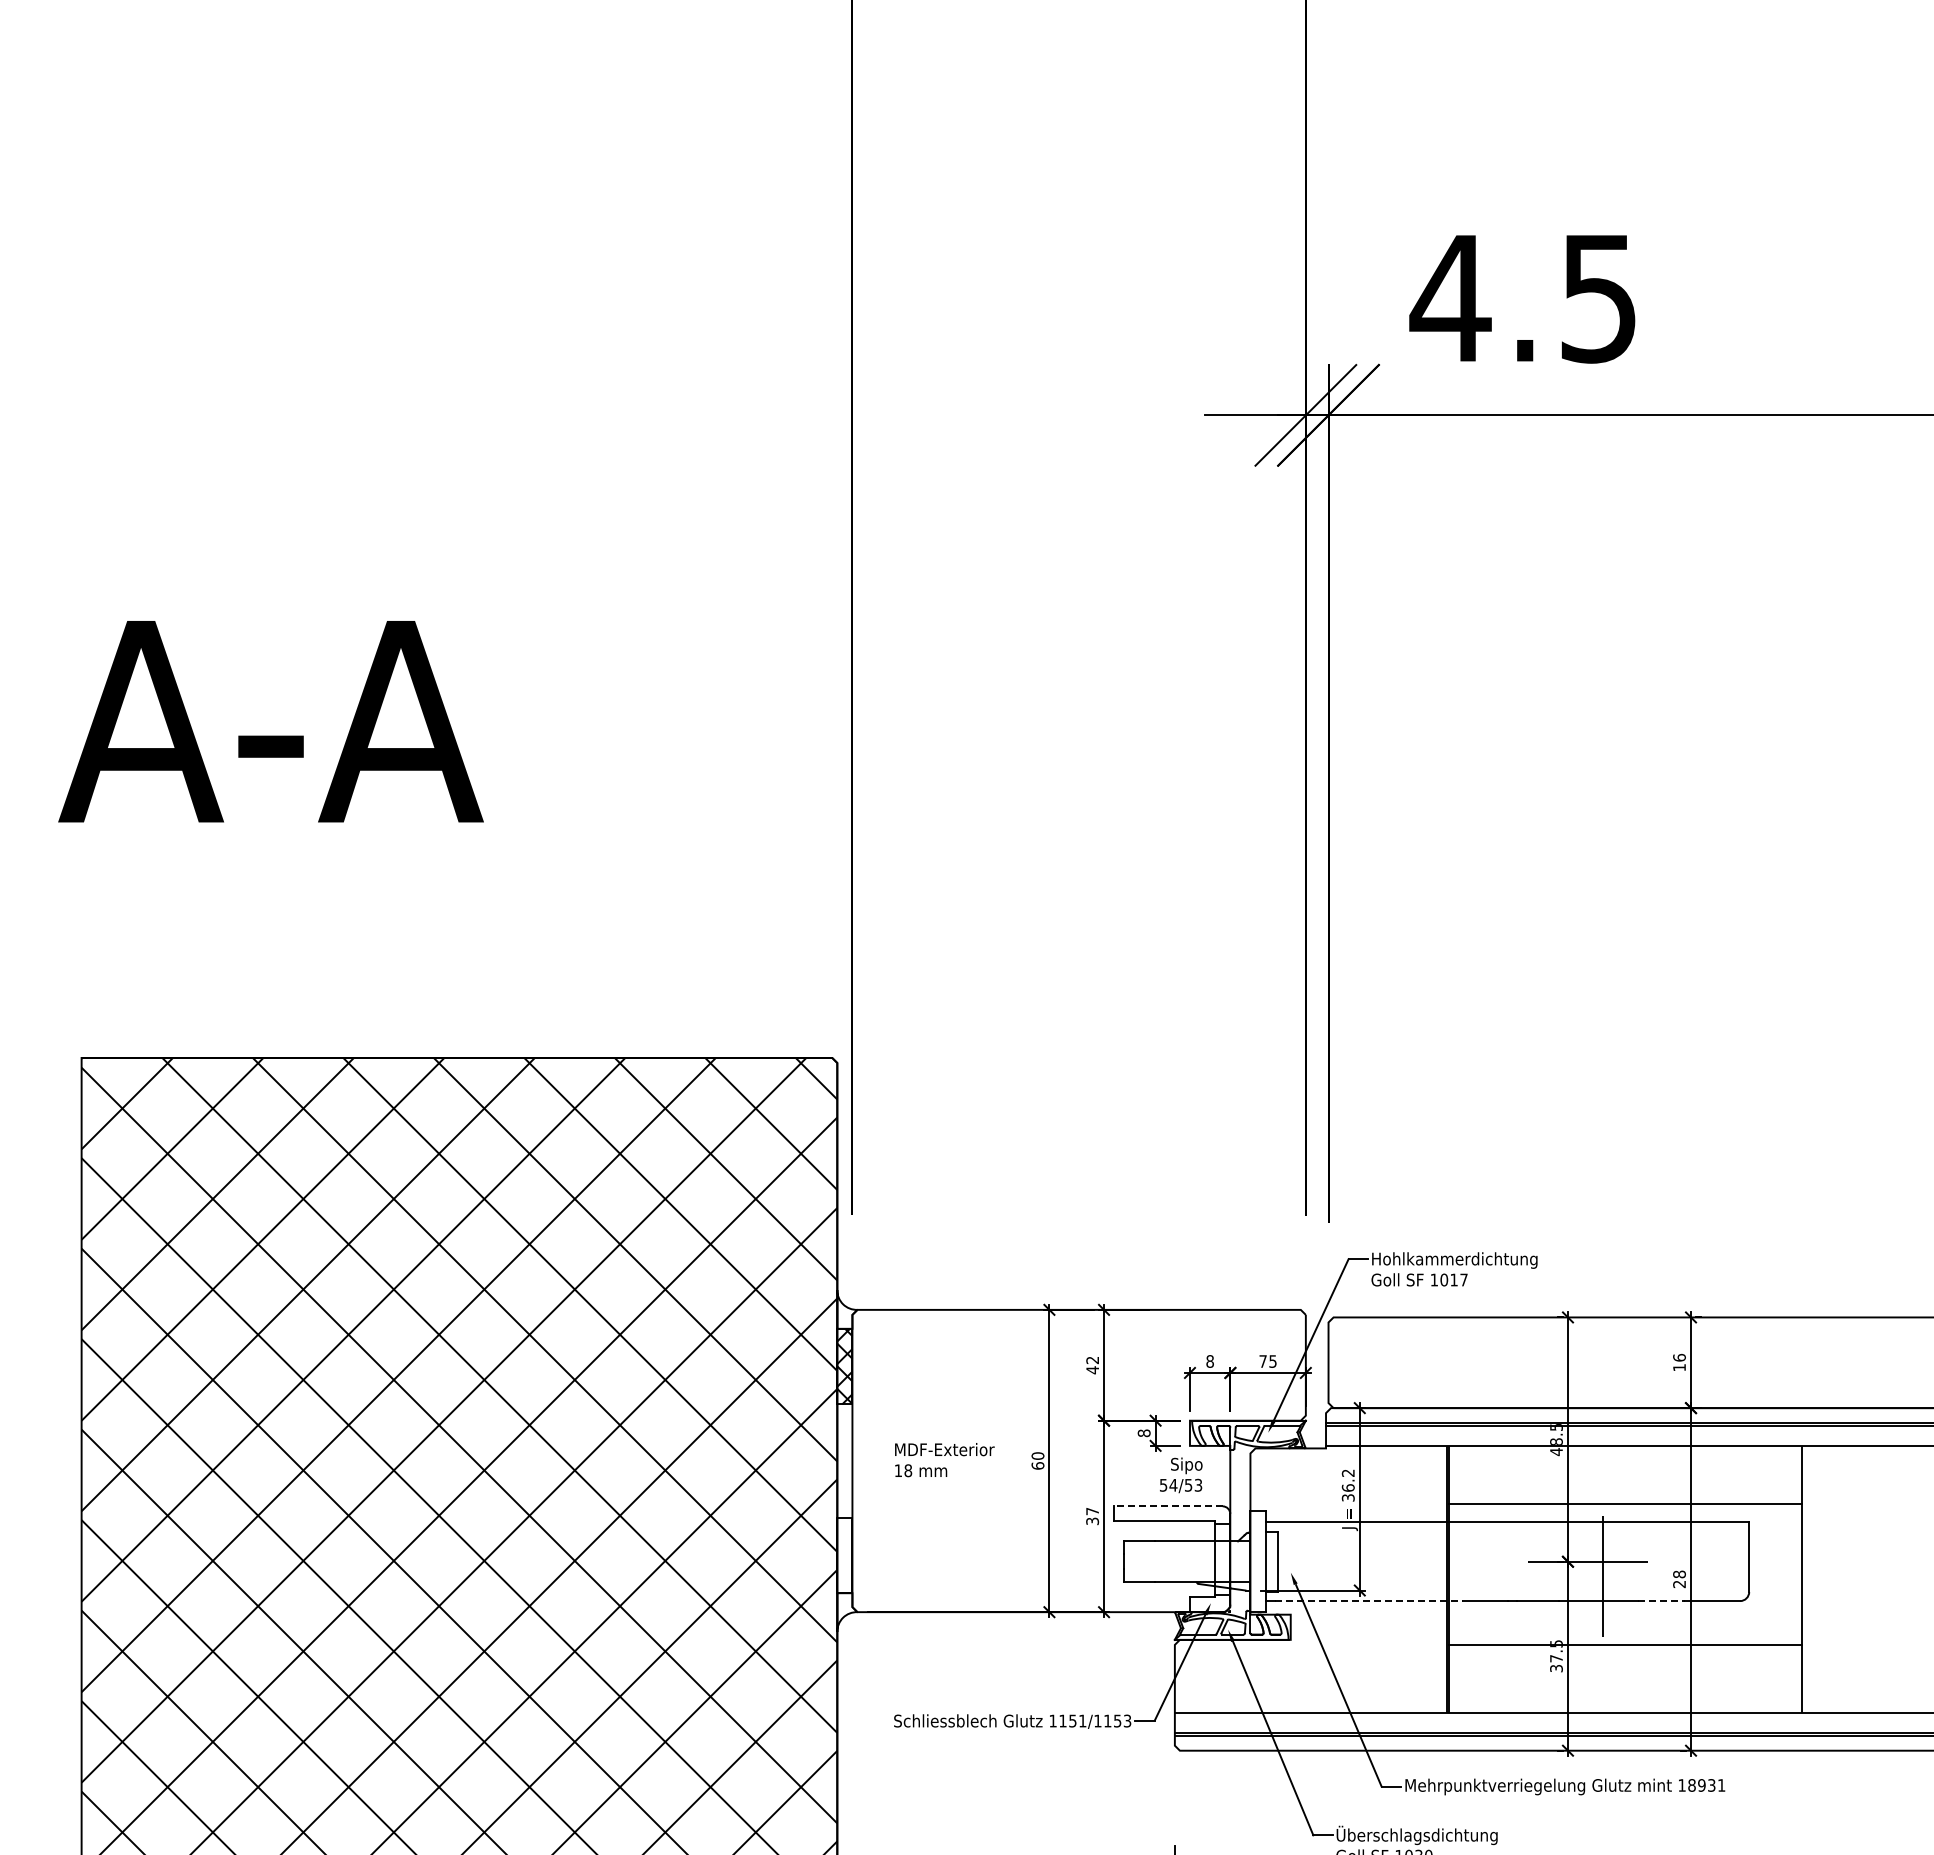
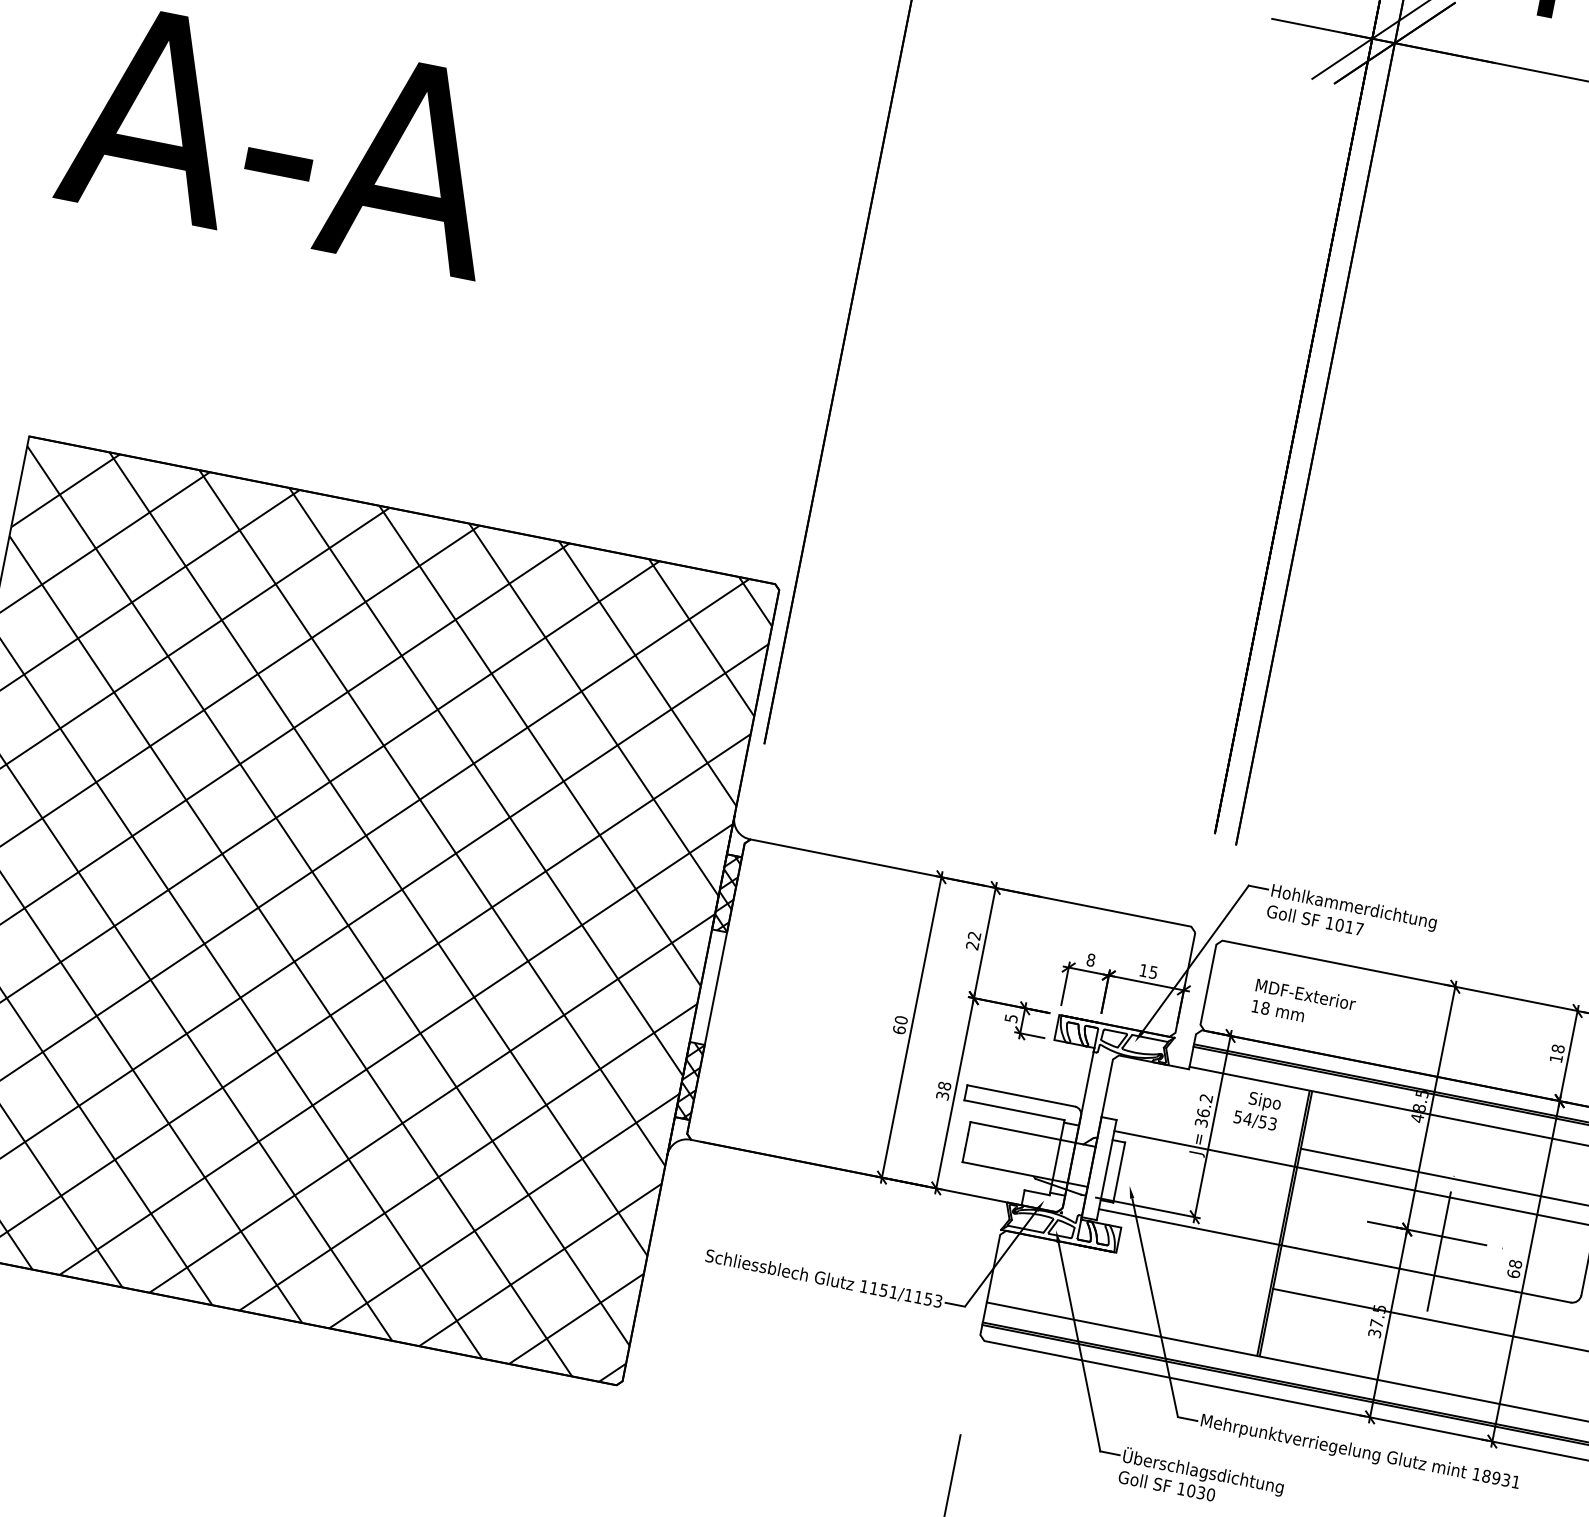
text: (1679, 1357) -> (1558, 1048), 16 -> 18
text: (1262, 1361) -> (1143, 970), 75 -> 15
text: (1092, 1370) -> (972, 945), 42 -> 22
text: (1143, 1433) -> (1010, 1018), 8 -> 5
text: (944, 1460) -> (1303, 1005), moved
text: (1181, 1475) -> (1257, 1110), moved
line: (1168, 1506) -> (1021, 1096), dashed -> solid
text: (1092, 1511) -> (944, 1086), 37 -> 38
hatch: (844, 1555) -> (689, 1081), added
text: (1679, 1584) -> (1513, 1274), 28 -> 68
line: (1369, 1601) -> (1202, 1230), dashed -> solid
line: (1662, 1601) -> (1493, 1287), dashed -> solid

